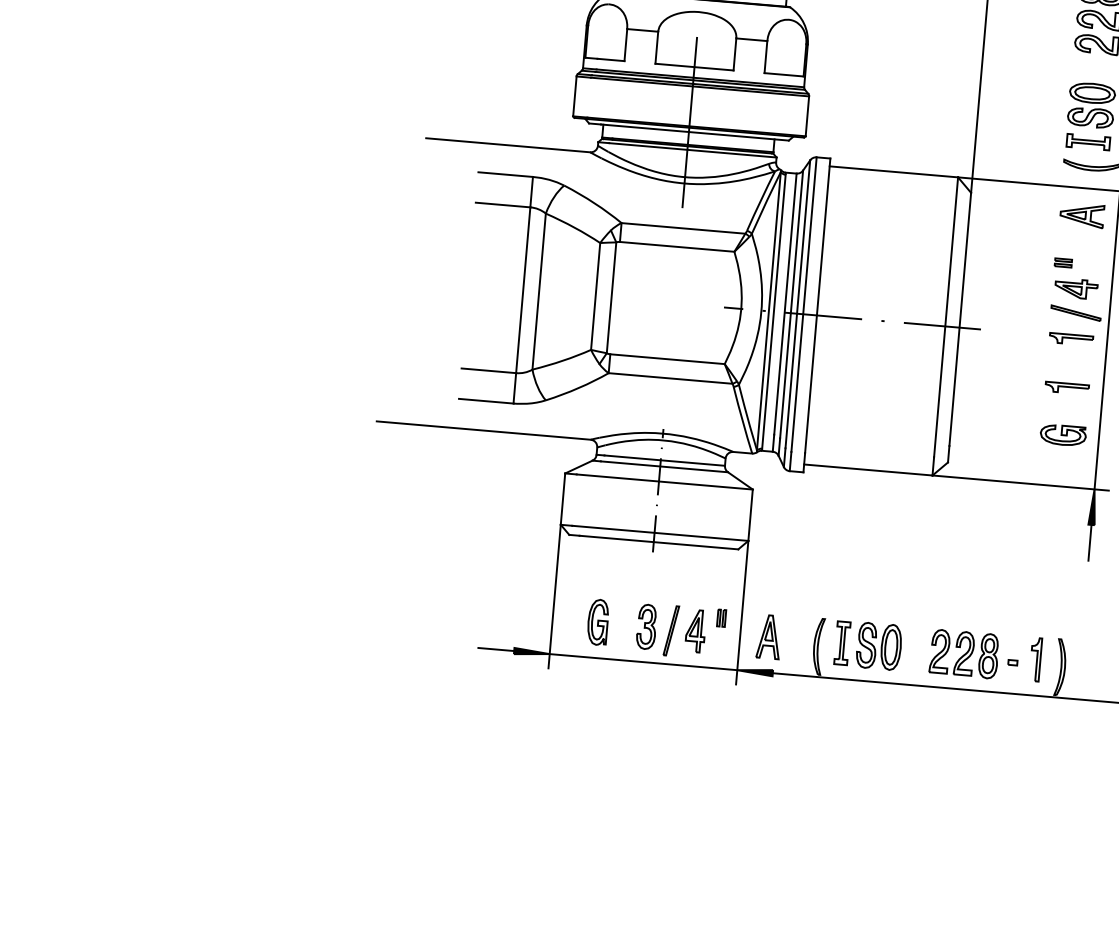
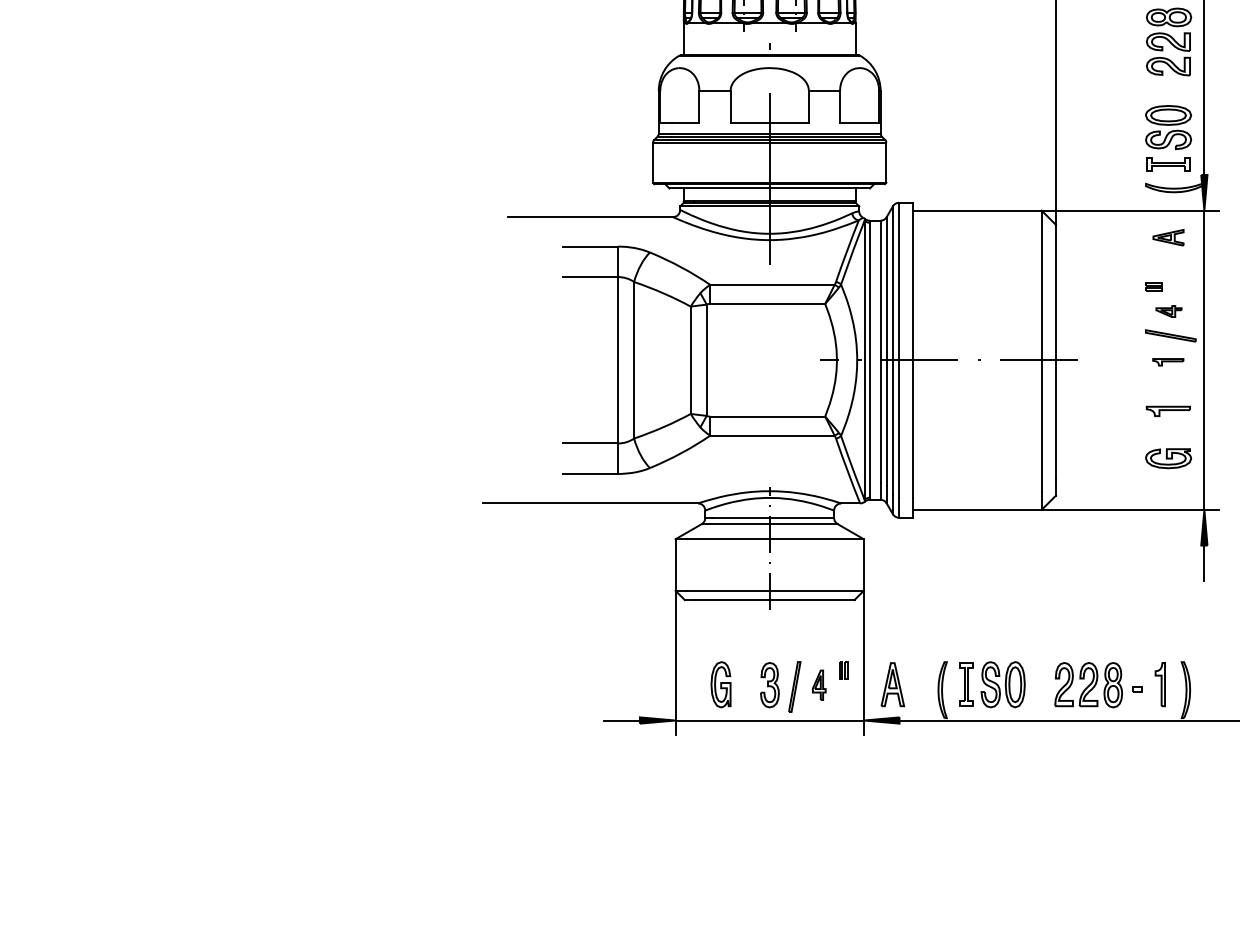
part: (1082, 214) -> (1168, 237), size x0.7
part: (1075, 288) -> (1168, 311), size x0.6
part: (1070, 338) -> (1167, 361), size x0.7
part: (696, 631) -> (819, 685), size x0.7

